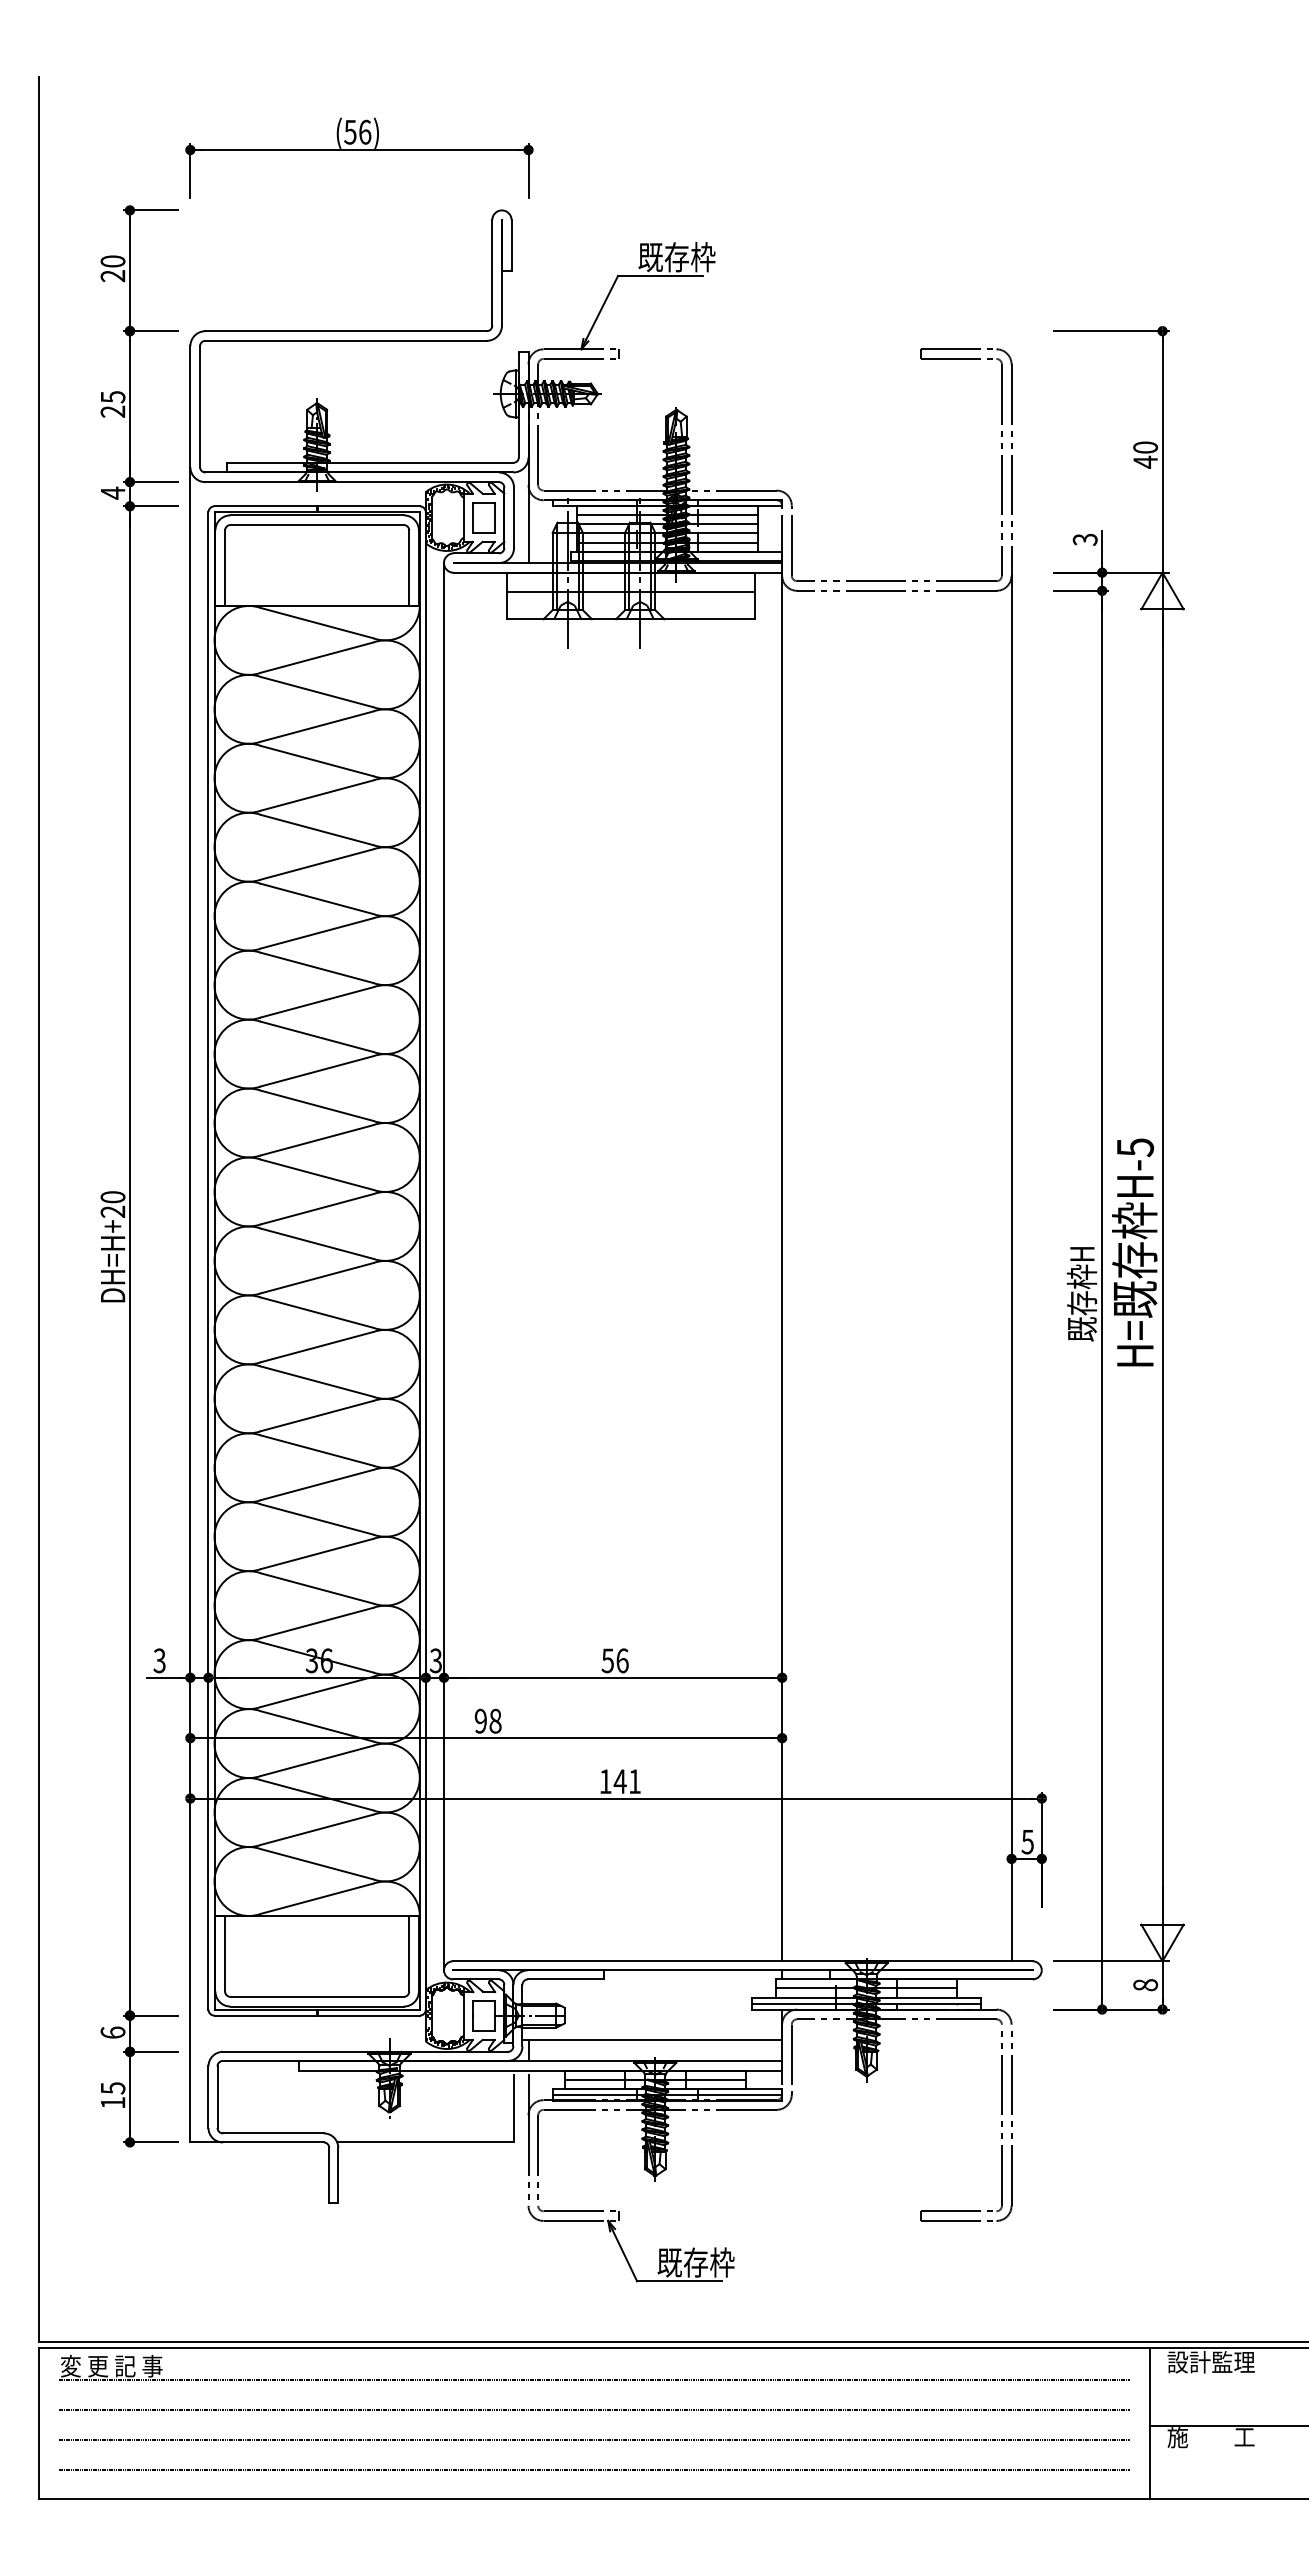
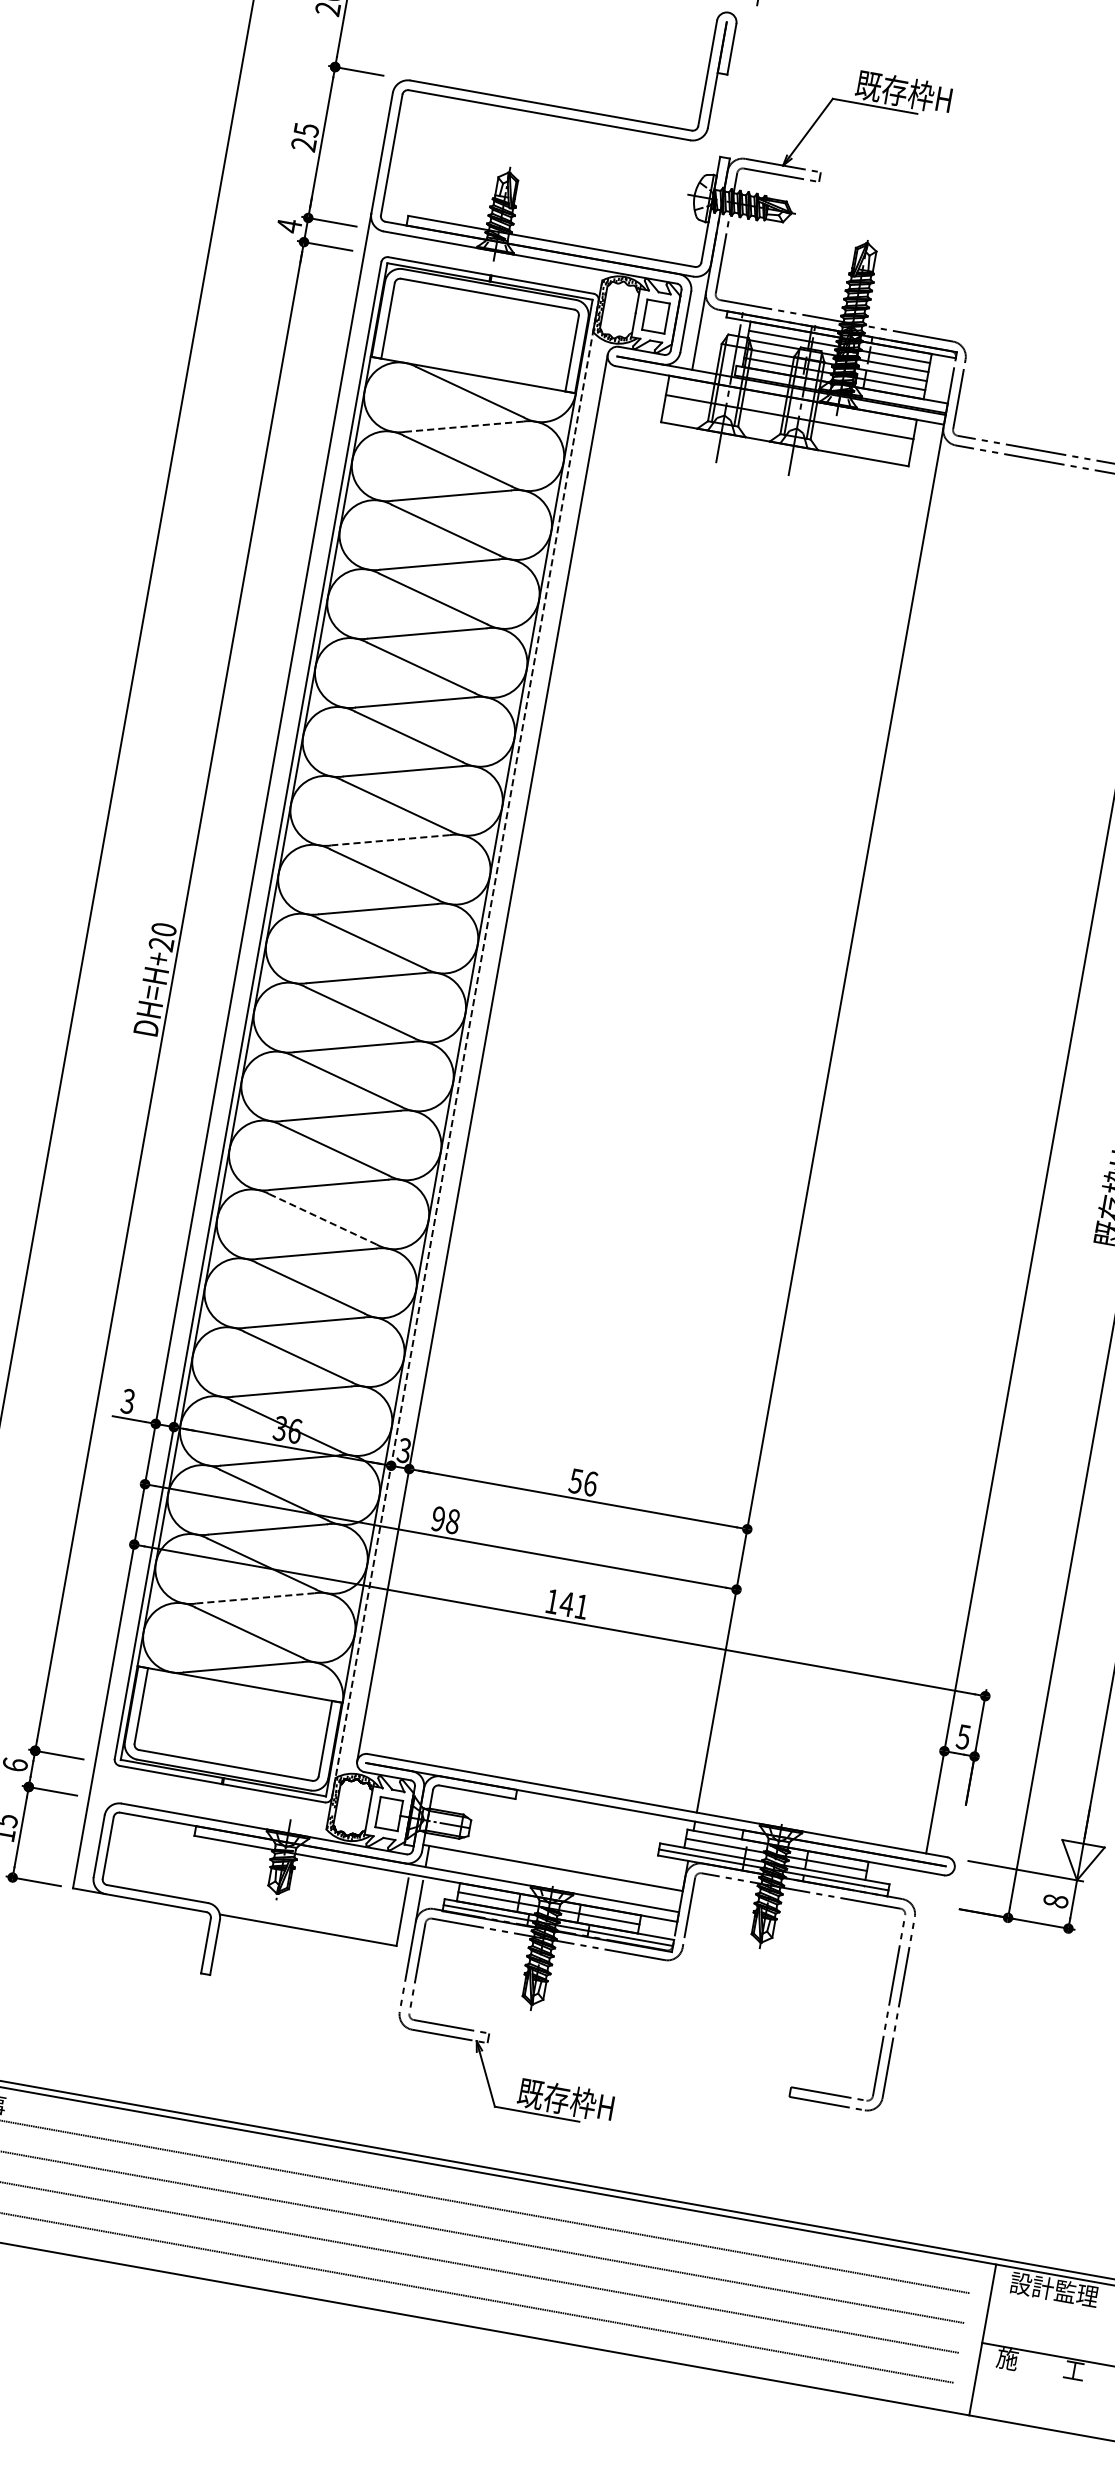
text: (725, 257) -> (943, 99), 既存枠 -> 既存枠H
line: (316, 657) -> (463, 426), solid -> dashed
line: (316, 1071) -> (389, 840), solid -> dashed
line: (425, 1261) -> (464, 1049), solid -> dashed
line: (317, 1450) -> (323, 1219), solid -> dashed
line: (316, 1829) -> (254, 1597), solid -> dashed
text: (745, 2262) -> (606, 2107), 既存枠 -> 既存枠H

